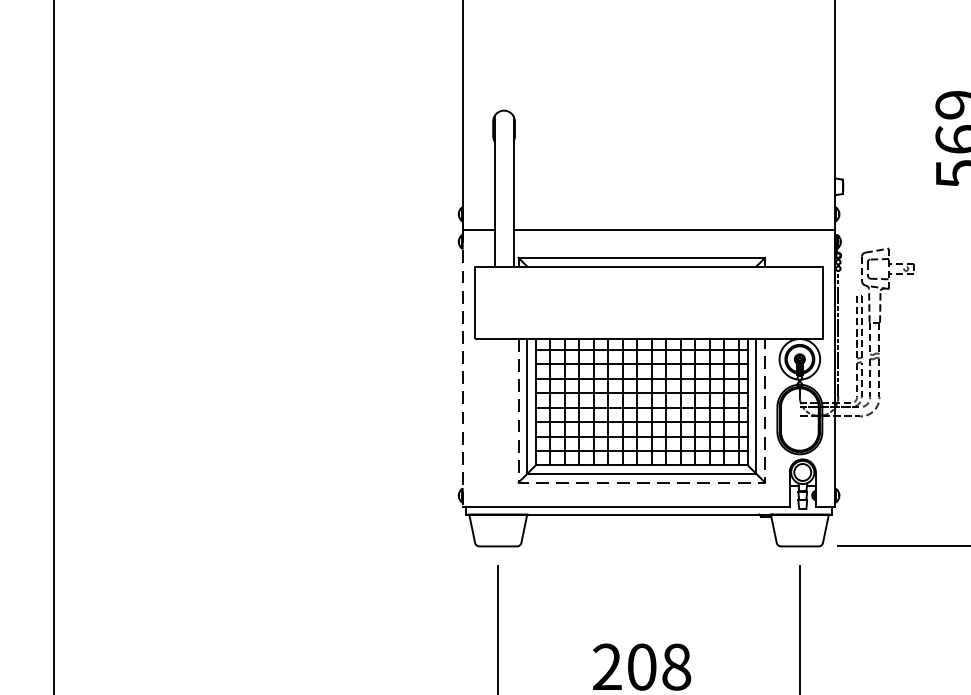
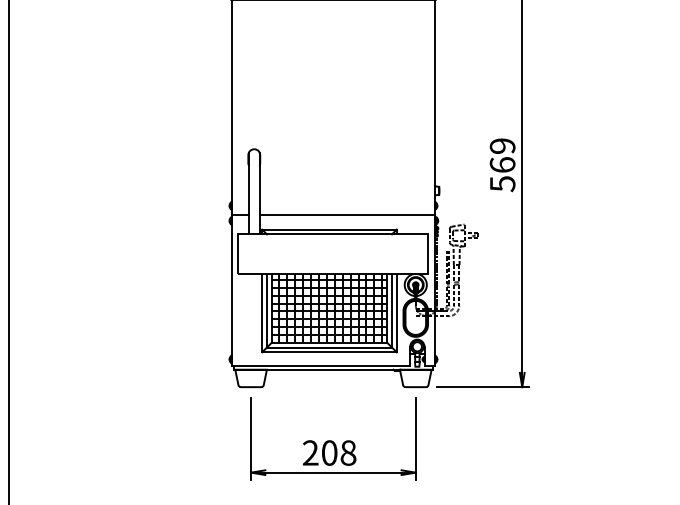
line: (462, 369) -> (231, 290), dashed -> solid
line: (641, 482) -> (329, 352), dashed -> solid

